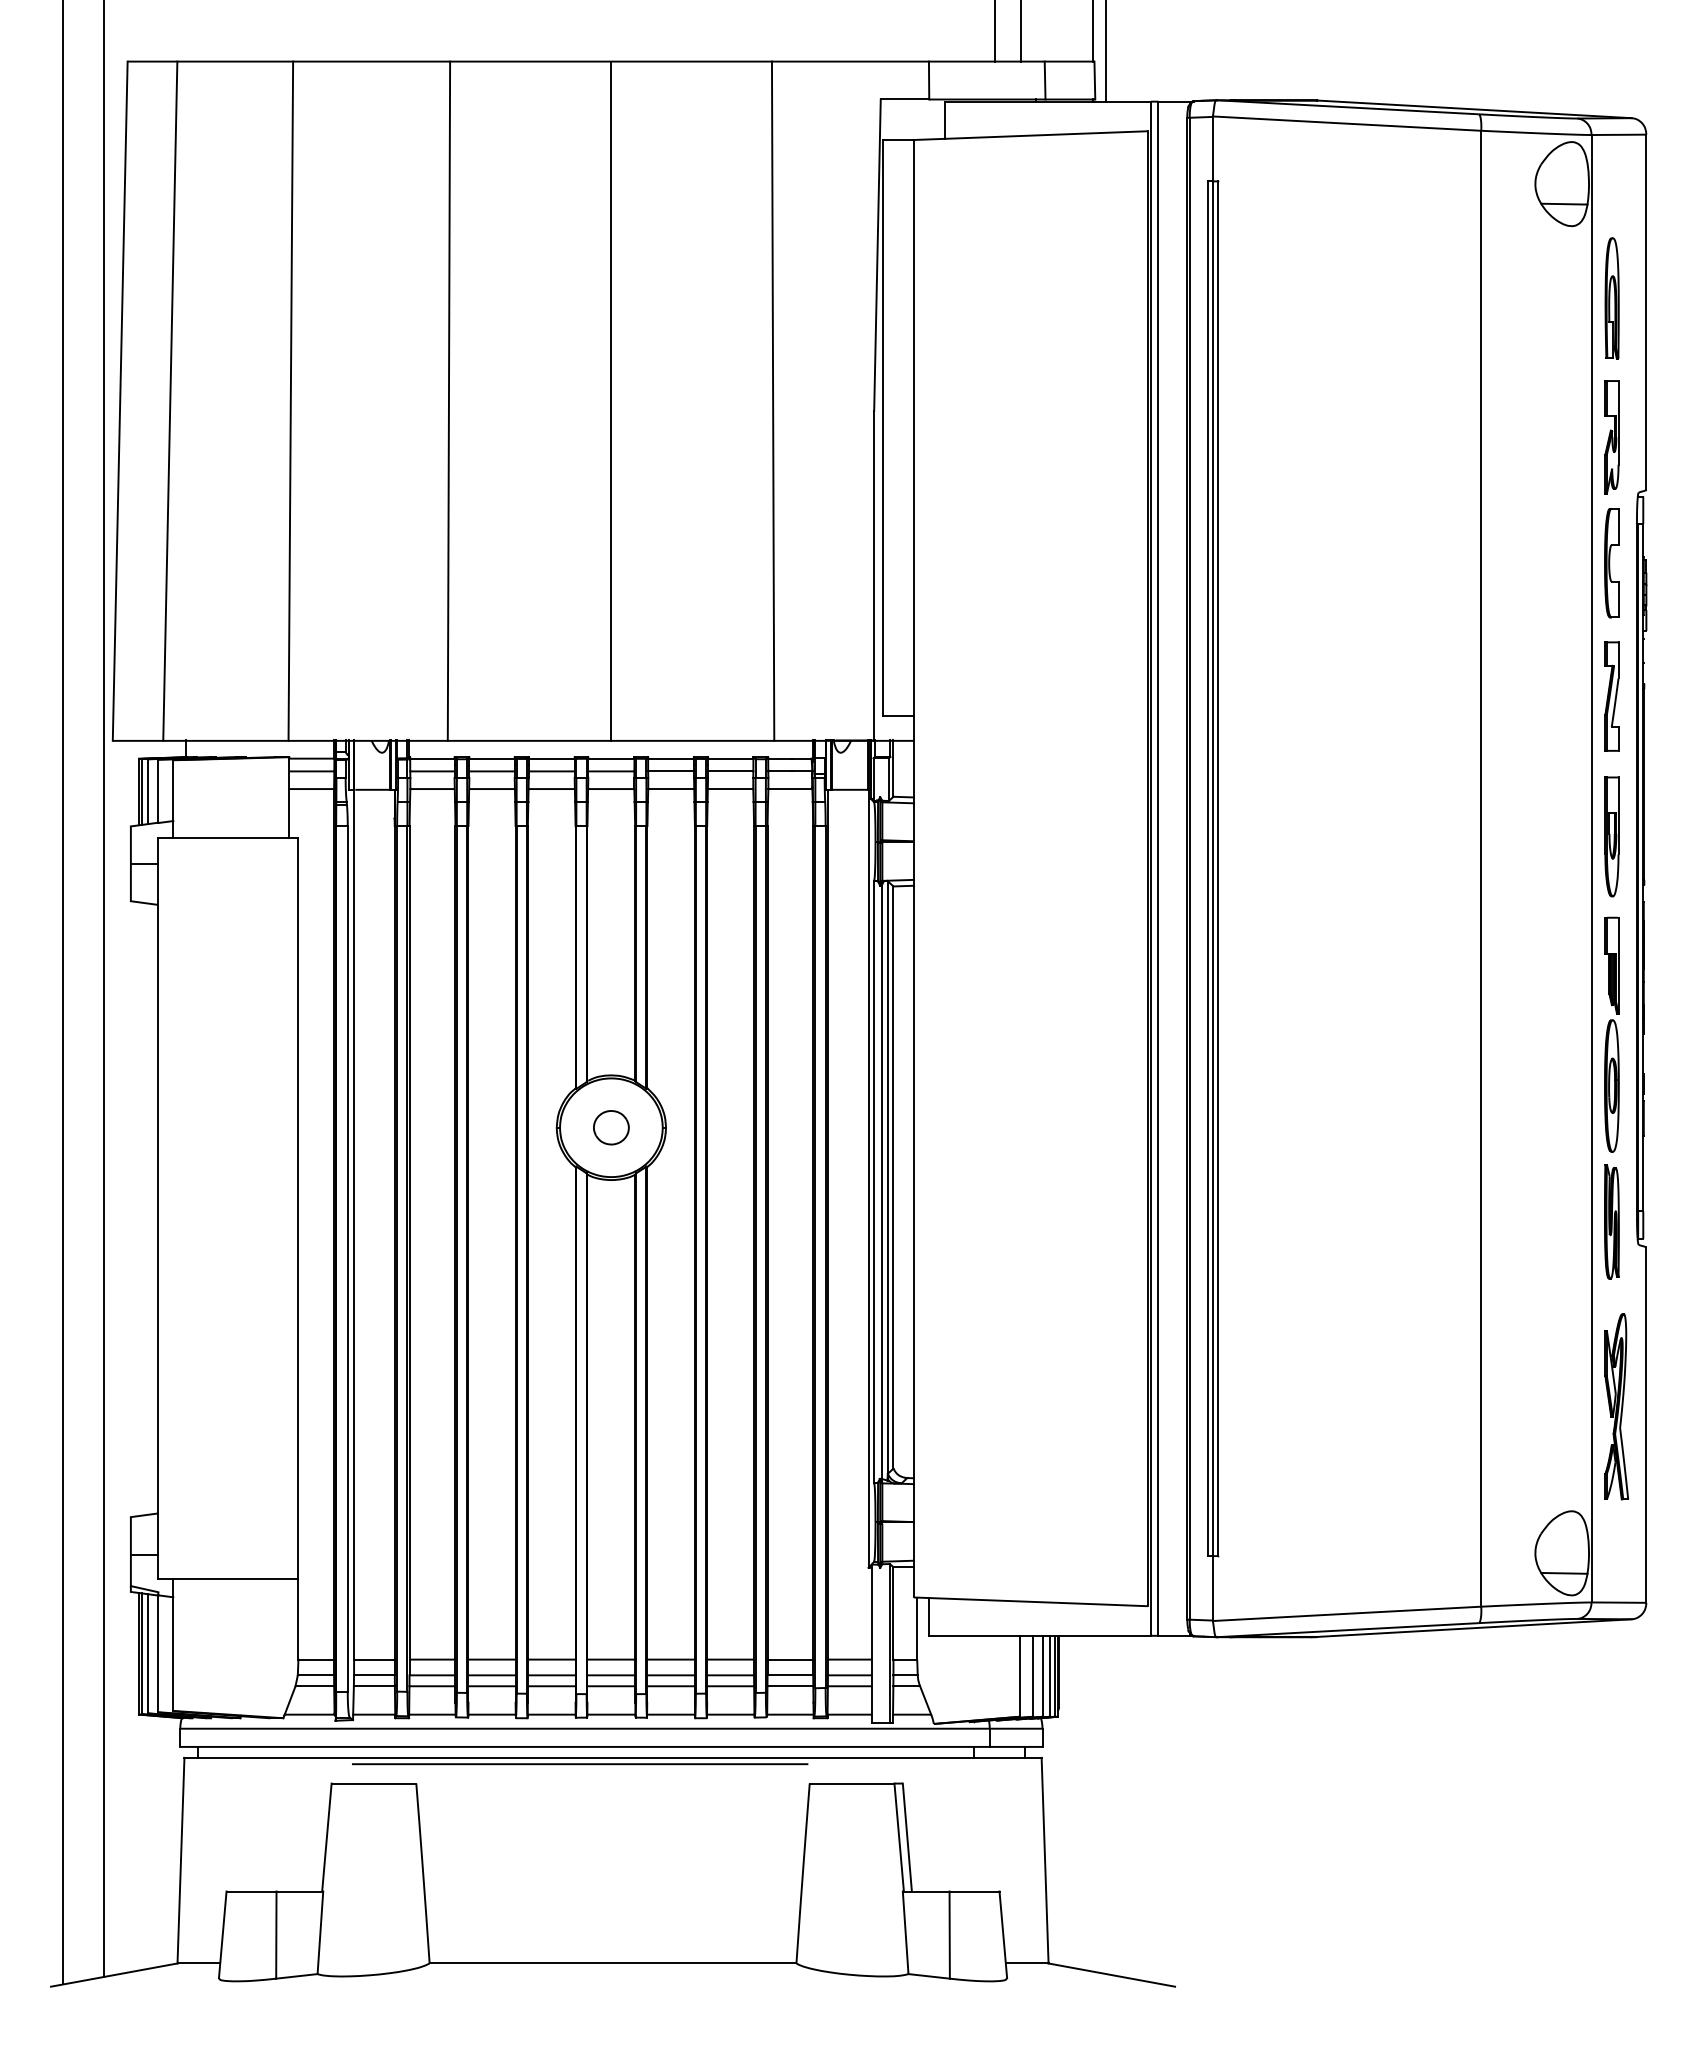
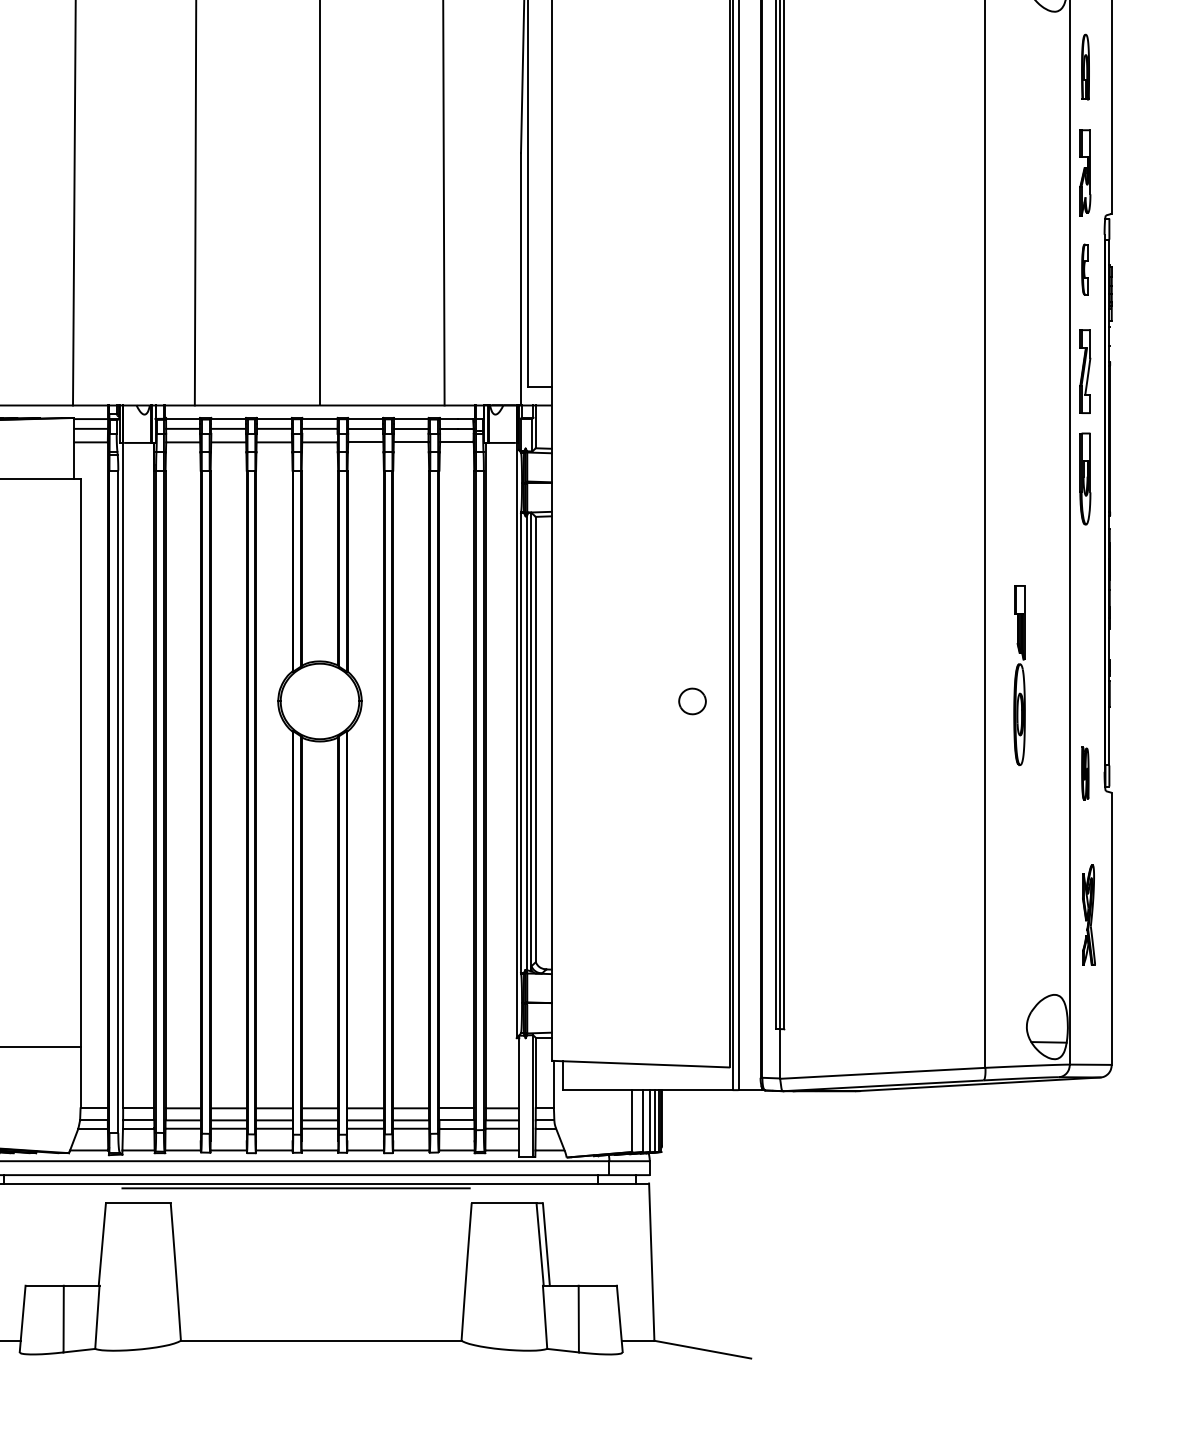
part: (1611, 298) -> (1085, 67), size x0.7
part: (1611, 563) -> (1085, 269), size x0.6
part: (1611, 1034) -> (1019, 675), moved
part: (611, 1127) -> (692, 701), moved
part: (1611, 1221) -> (1085, 773), size x0.6
part: (1616, 1406) -> (1088, 914), size x0.7

